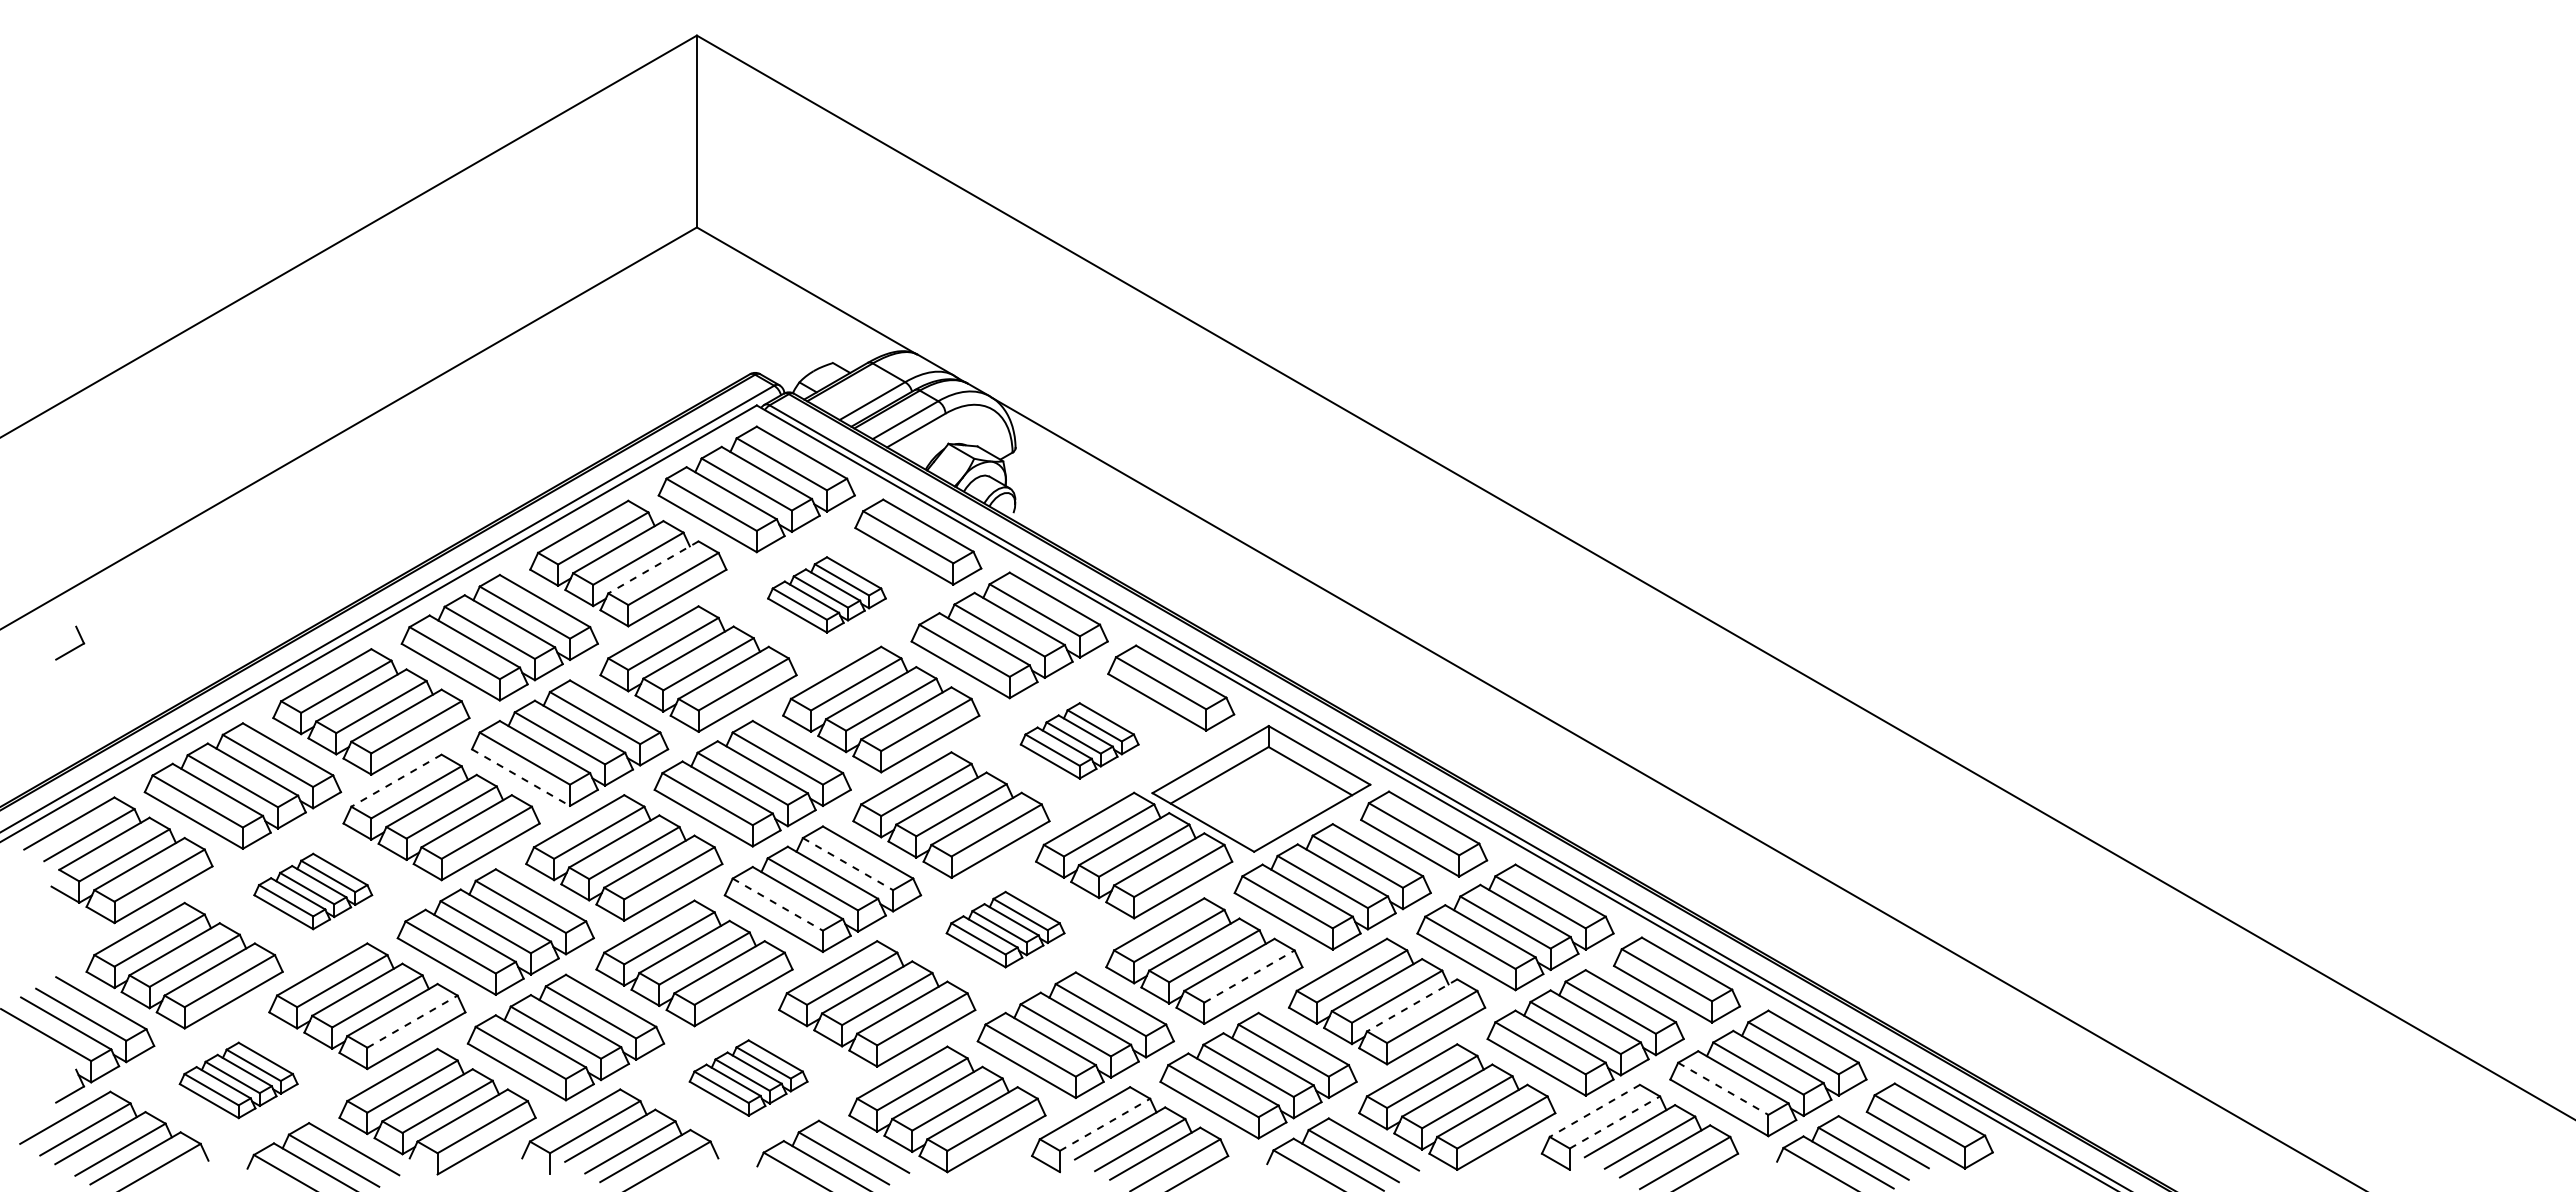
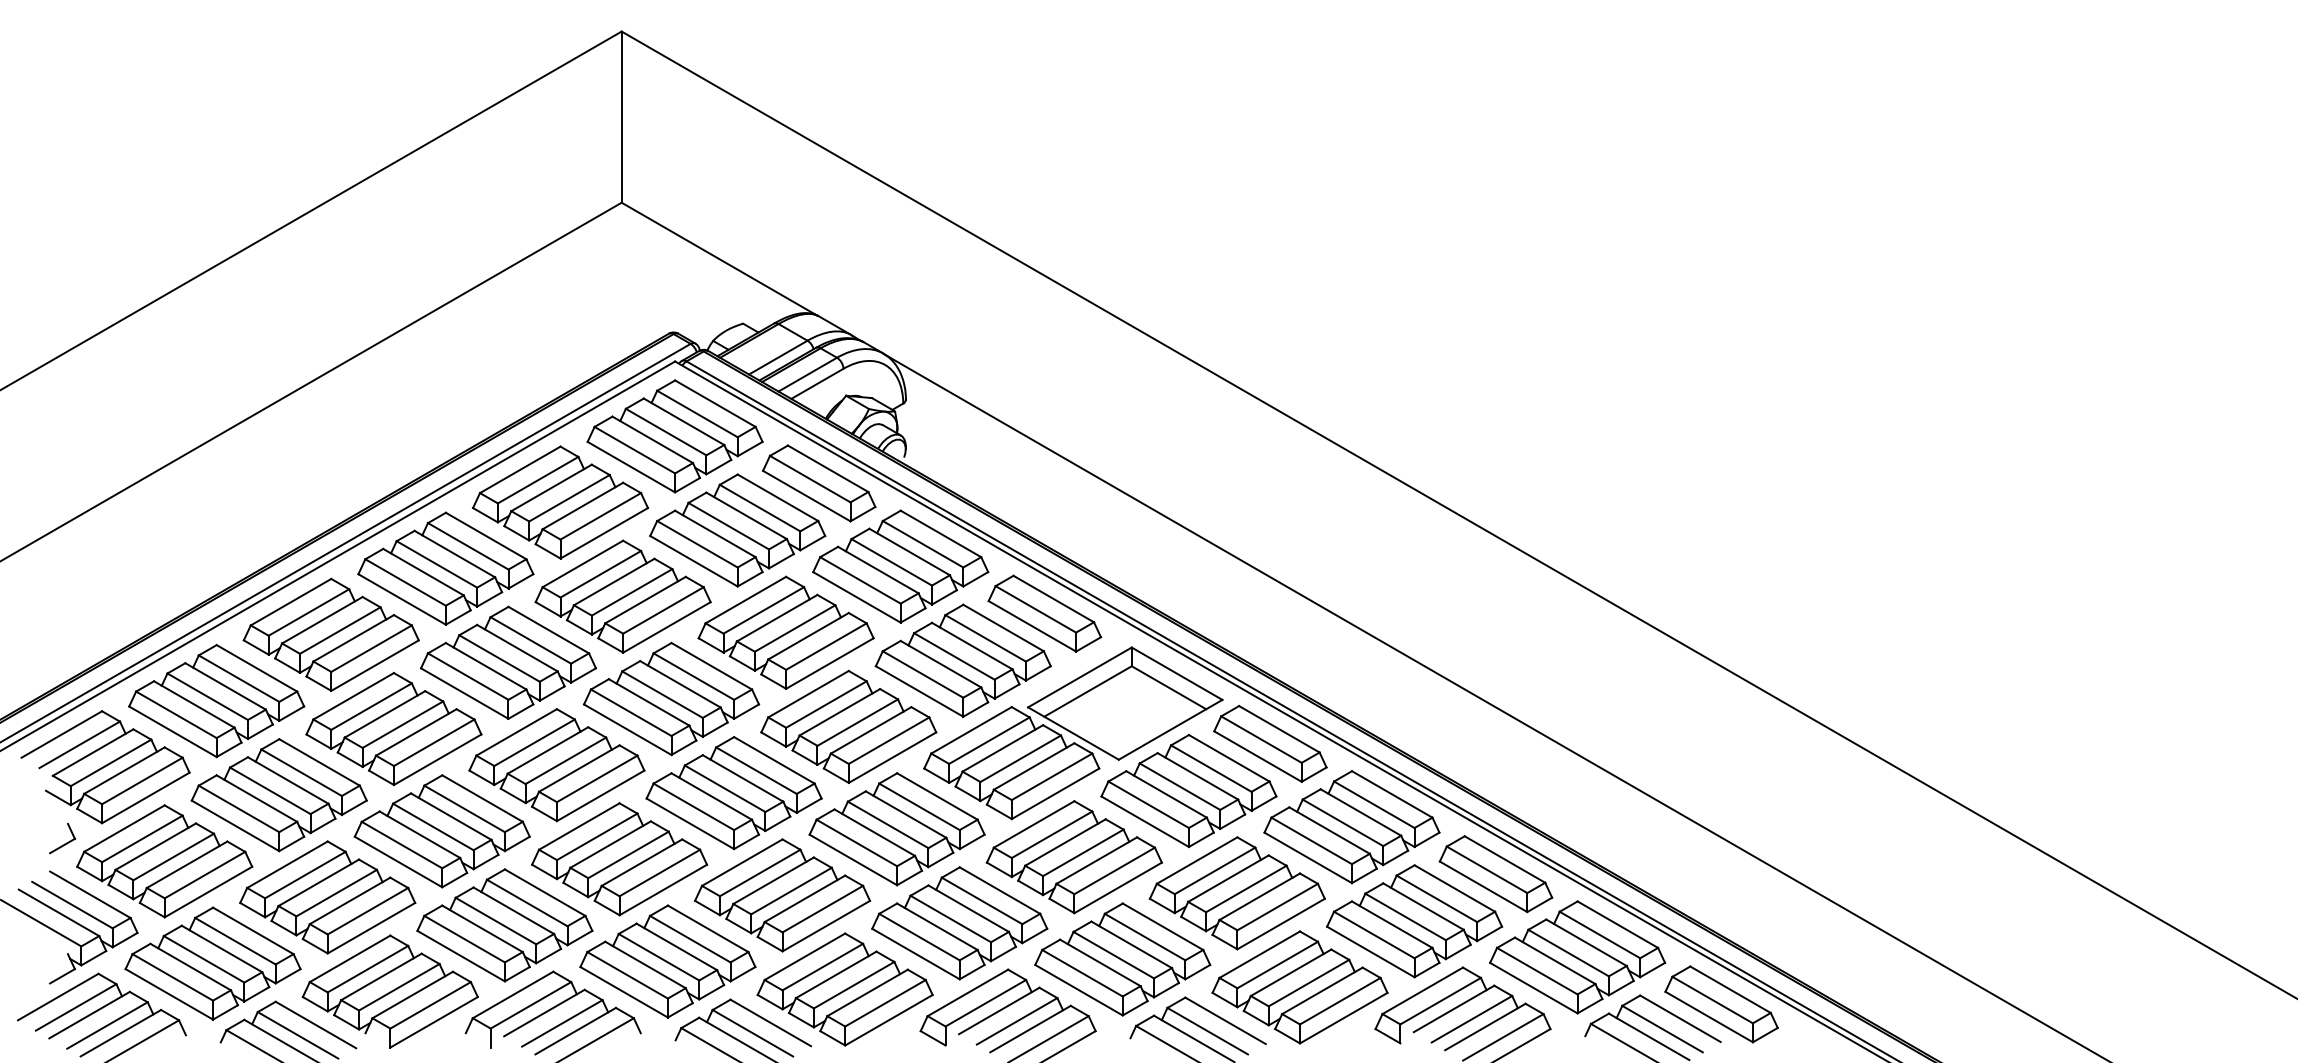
line: (653, 567) -> (582, 506), dashed -> solid
part: (826, 594) -> (737, 530), size x1.67
part: (73, 648) -> (65, 843), moved
part: (1079, 740) -> (962, 660), size x1.67
line: (521, 777) -> (465, 693), dashed -> solid
line: (396, 780) -> (353, 696), dashed -> solid
line: (848, 864) -> (756, 771), dashed -> solid
part: (313, 891) -> (279, 795), size x1.67
line: (778, 904) -> (694, 806), dashed -> solid
part: (1005, 929) -> (896, 829), size x1.67
line: (1249, 976) -> (1114, 870), dashed -> solid
line: (1411, 1005) -> (1259, 896), dashed -> solid
line: (412, 1021) -> (367, 911), dashed -> solid
part: (748, 1077) -> (667, 961), size x1.67
part: (238, 1080) -> (212, 963), size x1.67
line: (1723, 1089) -> (1537, 971), dashed -> solid
line: (1594, 1111) -> (1422, 991), dashed -> solid
line: (1615, 1122) -> (1441, 1001), dashed -> solid
line: (1105, 1124) -> (986, 1002), dashed -> solid

